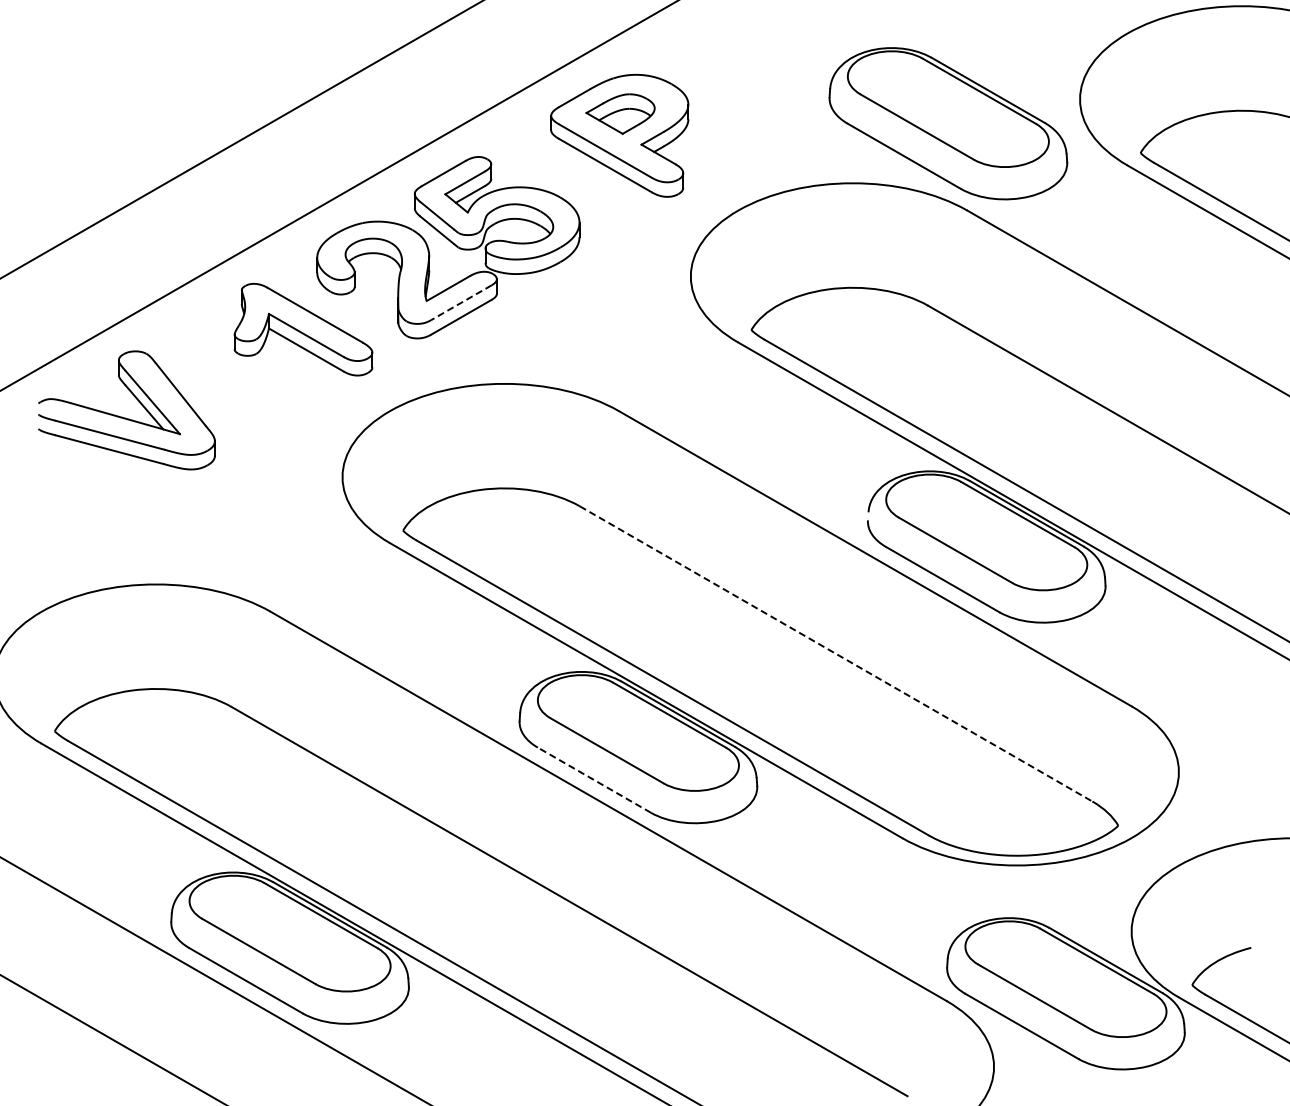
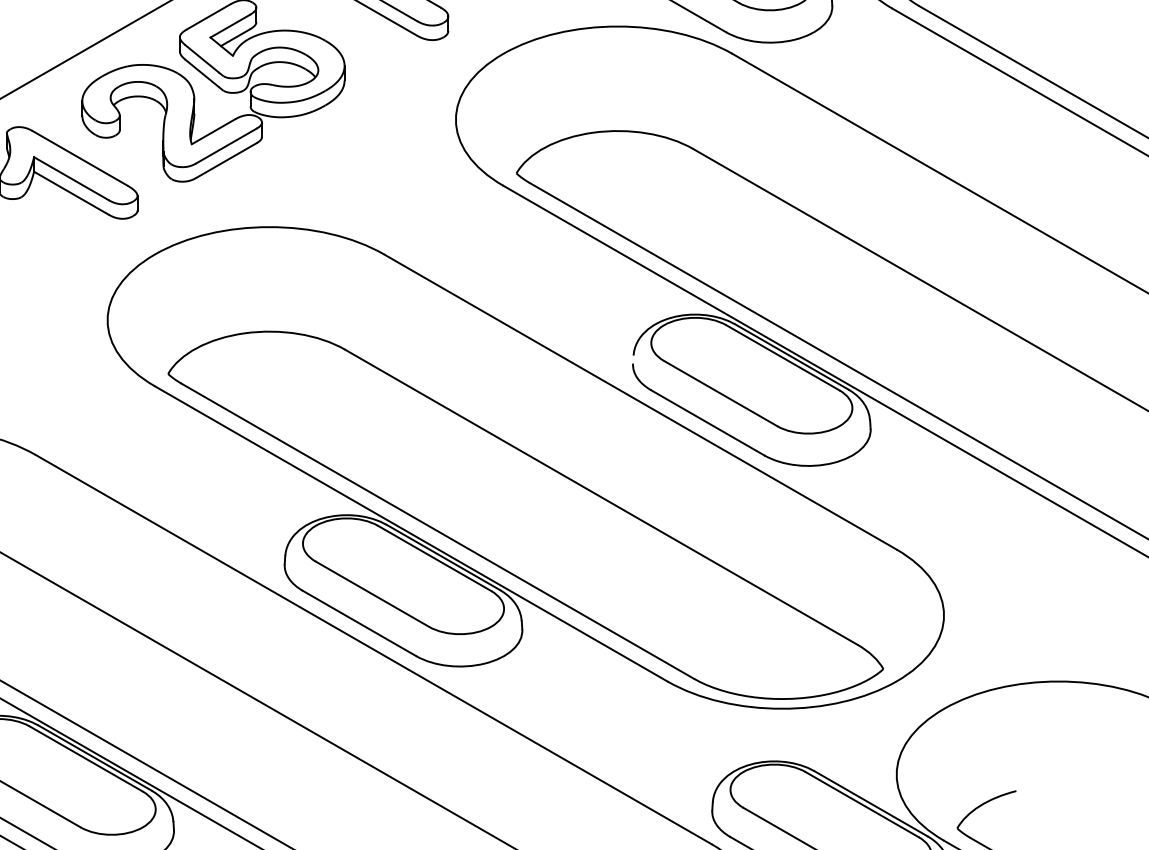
line: (461, 302) -> (226, 145), dashed -> solid
line: (836, 653) -> (601, 496), dashed -> solid
line: (593, 779) -> (358, 622), dashed -> solid

